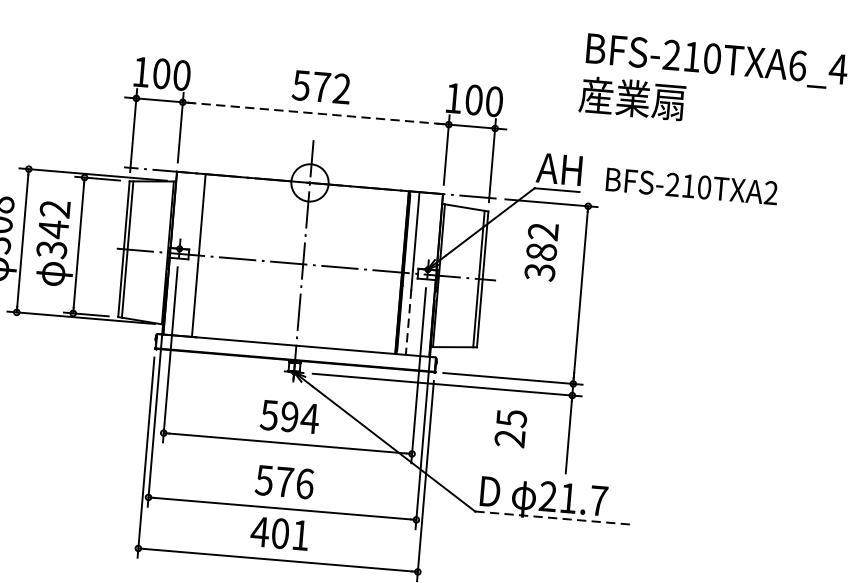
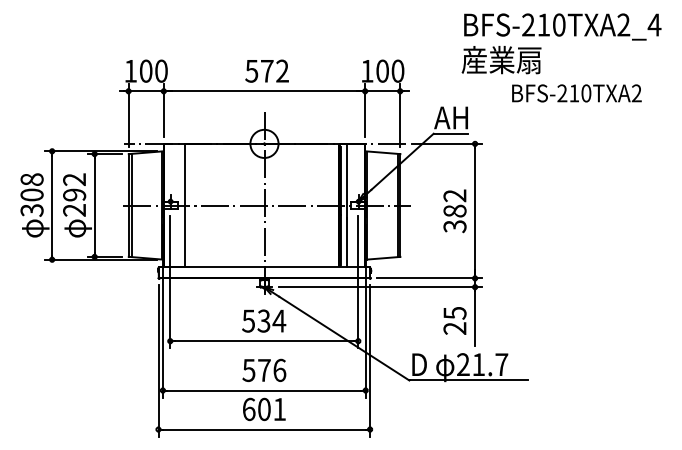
text: (797, 65) -> (623, 24), BFS-210TXA6_4 -> BFS-210TXA2_4
line: (314, 113) -> (263, 91), dashed -> solid
text: (691, 186) -> (576, 93), moved
text: (52, 239) -> (74, 202), 342 -> 292
text: (540, 252) -> (454, 211), moved
line: (408, 322) -> (347, 242), dashed -> solid
text: (289, 416) -> (263, 320), 594 -> 534
text: (510, 427) -> (454, 320), moved
line: (554, 518) -> (469, 380), dashed -> solid
text: (259, 531) -> (248, 409), 401 -> 601

